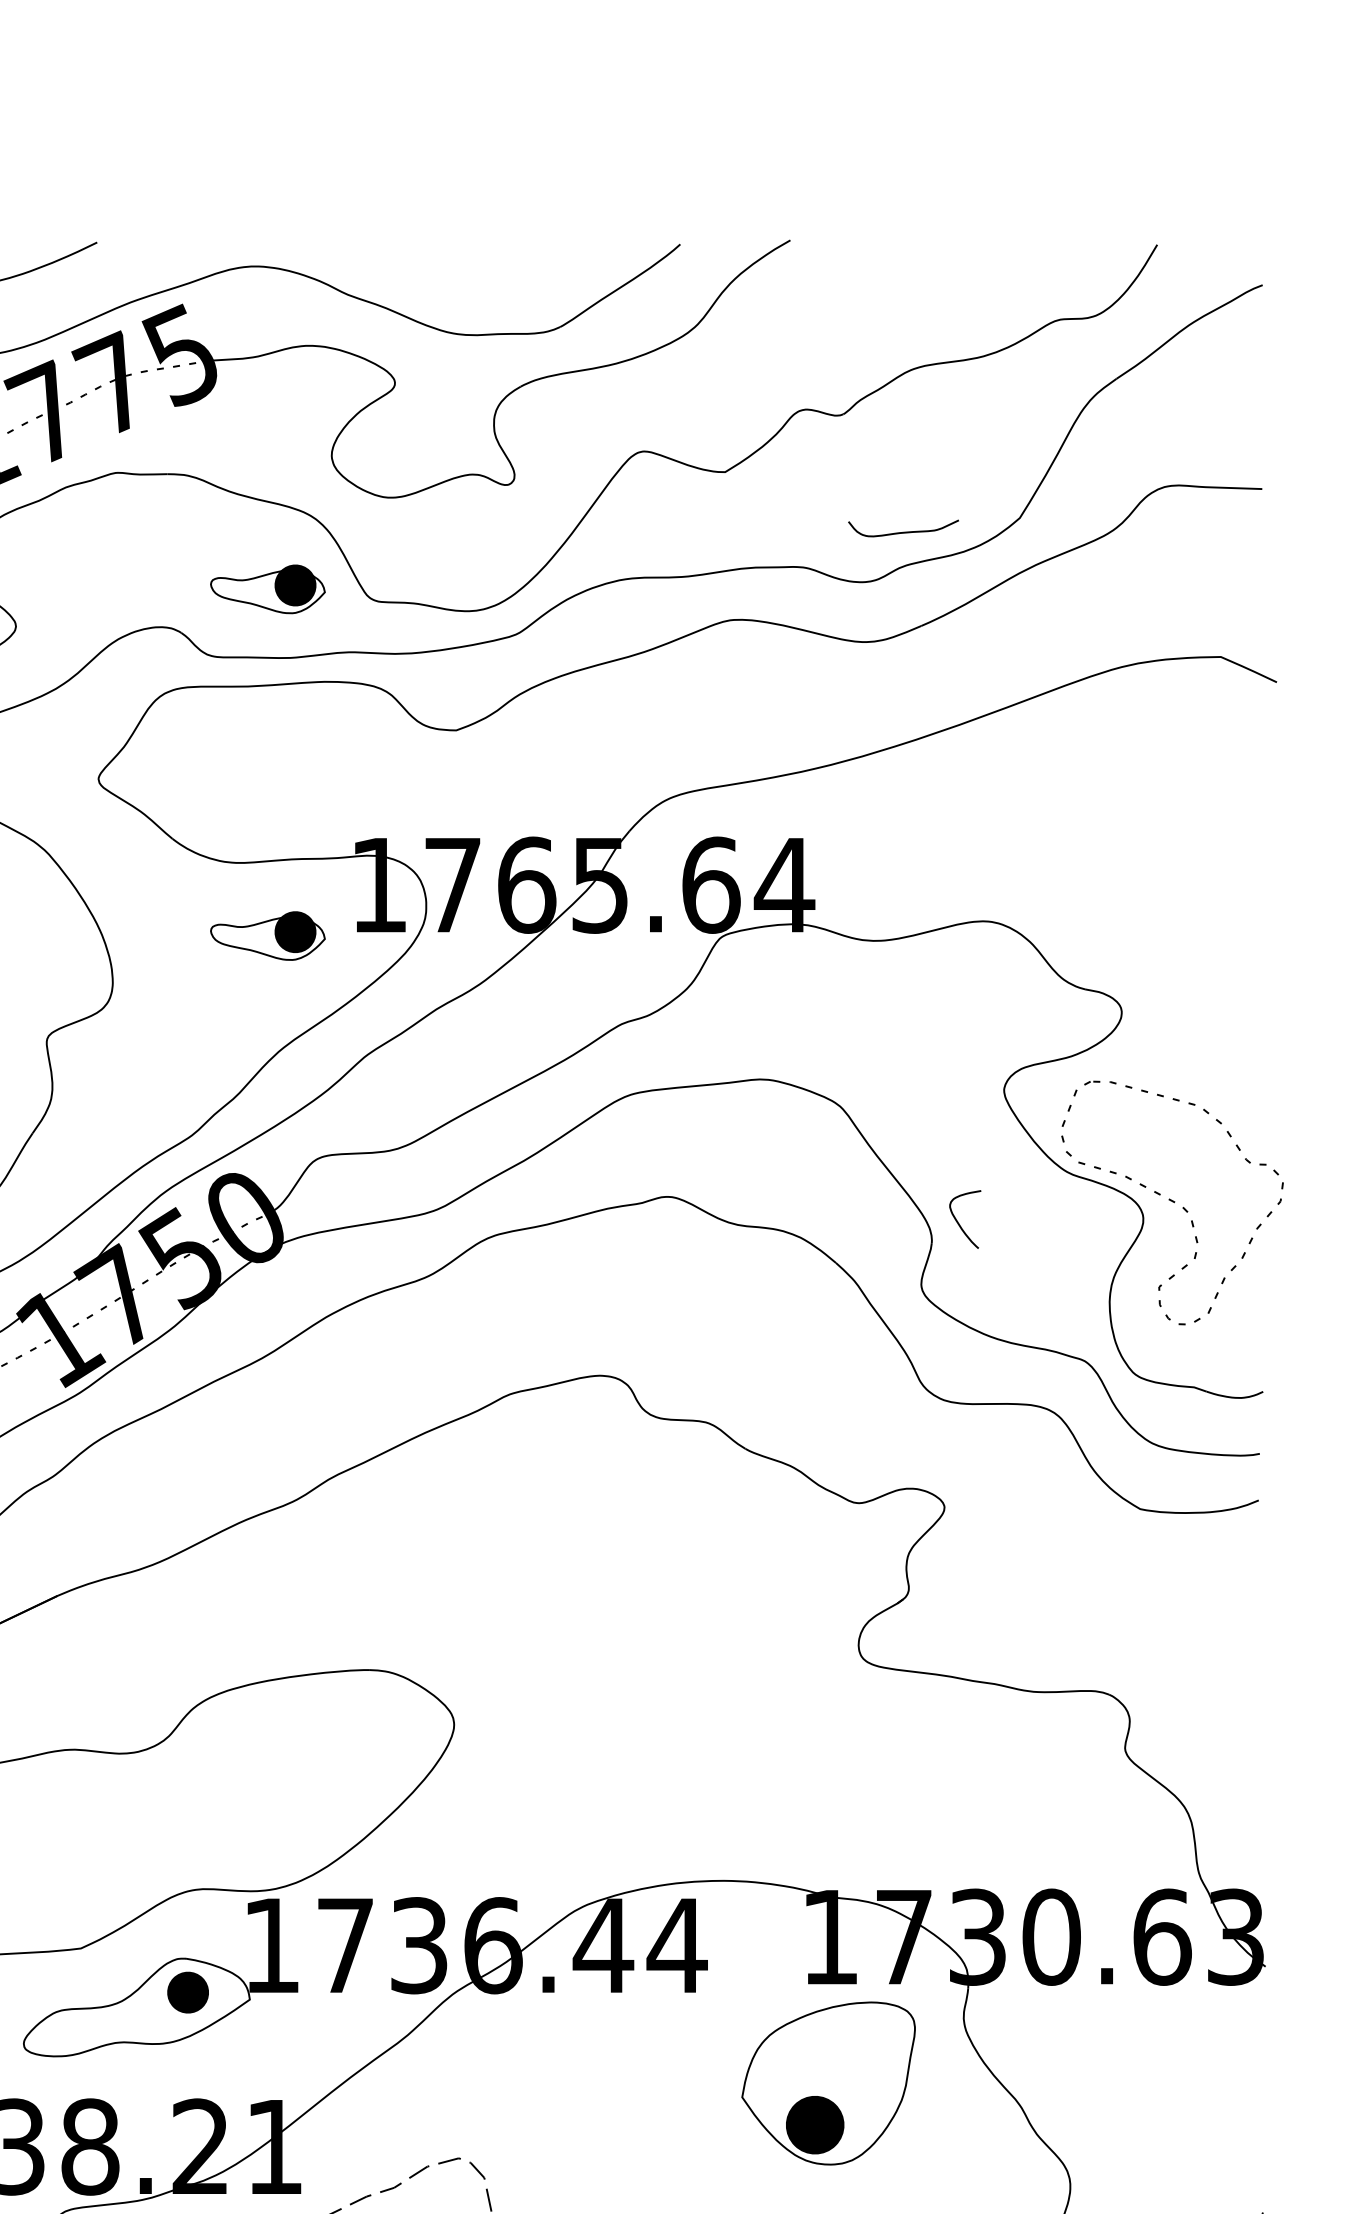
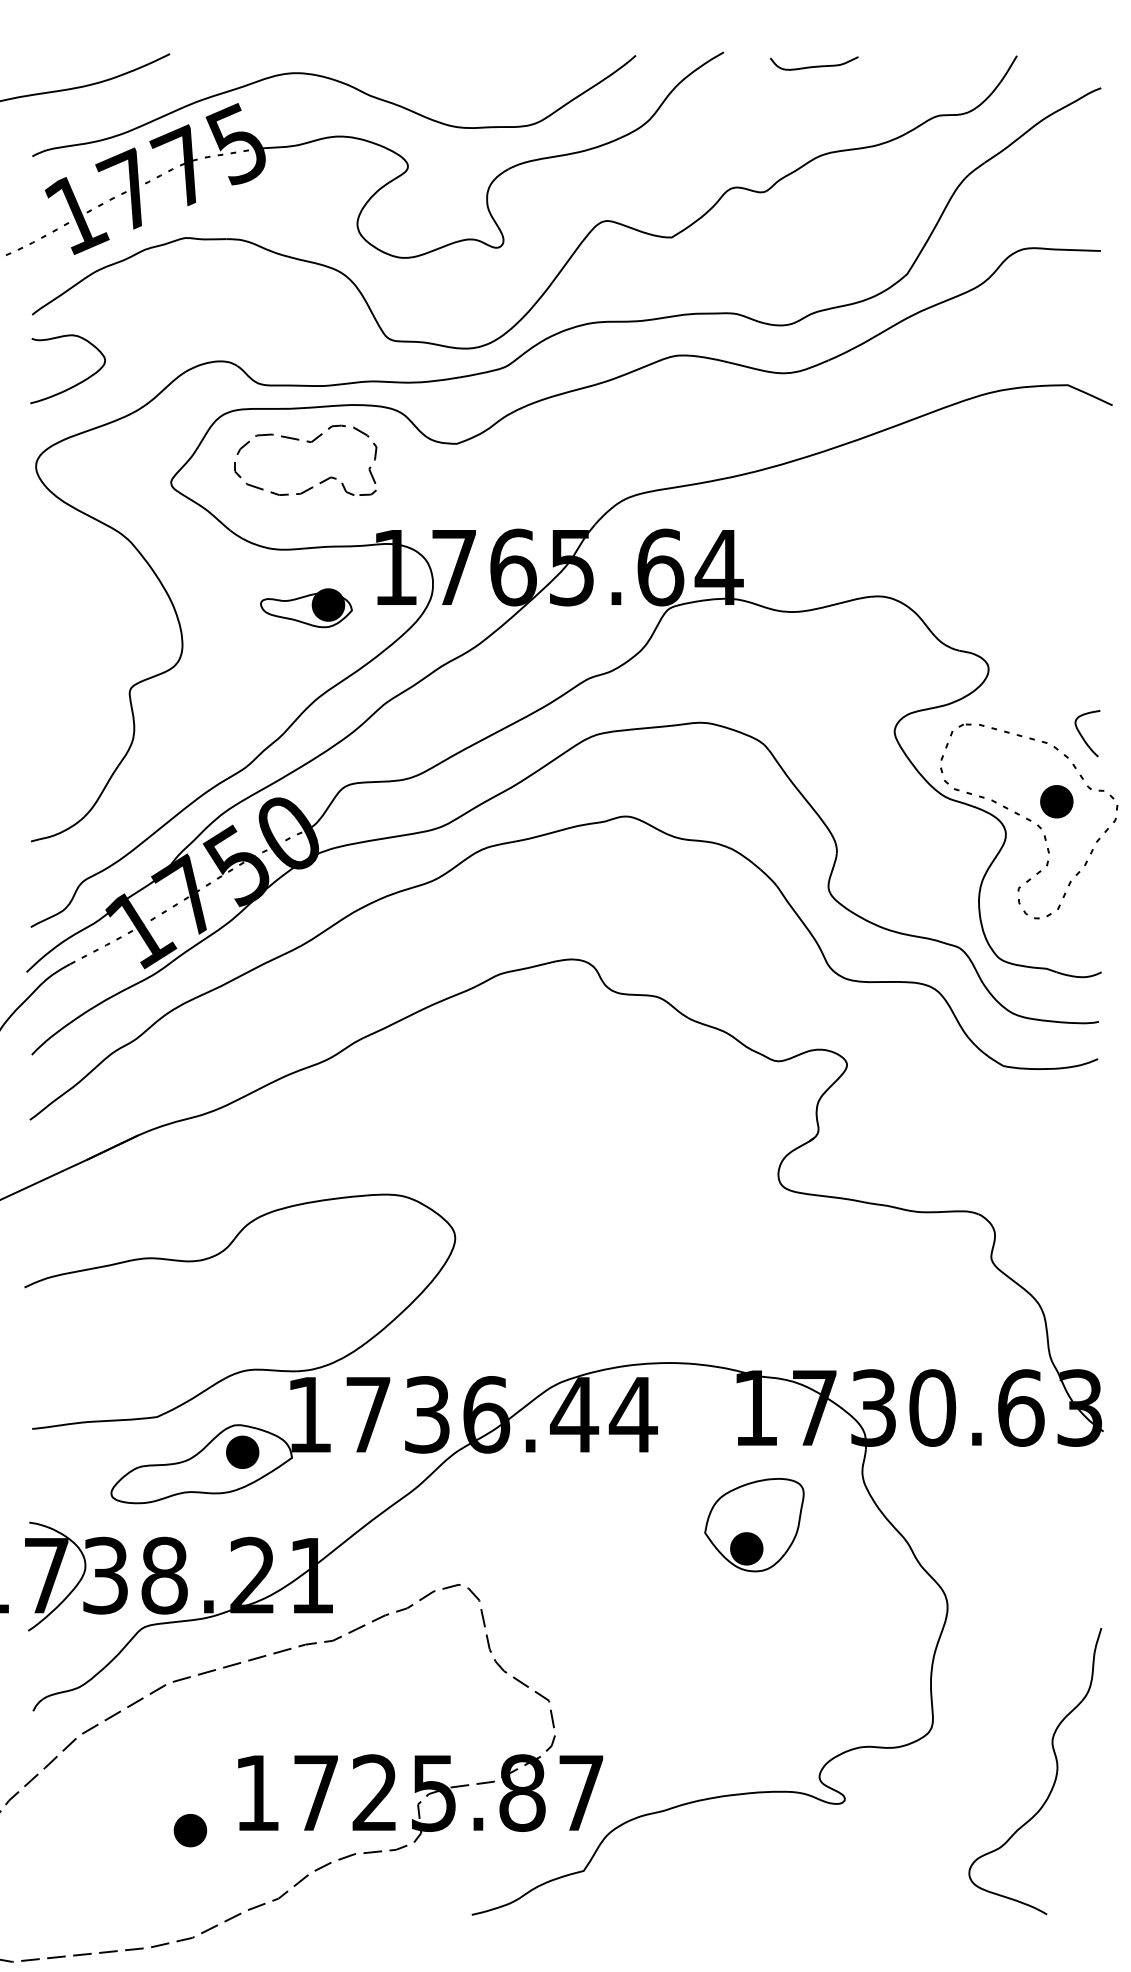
curve: (905, 530) -> (815, 65), moved
part: (267, 589) -> (306, 331), removed
part: (267, 728) -> (306, 442), added
part: (1206, 1178) -> (1056, 801), added
curve: (958, 1221) -> (1082, 735), moved
part: (828, 2084) -> (754, 1525), size x0.71

